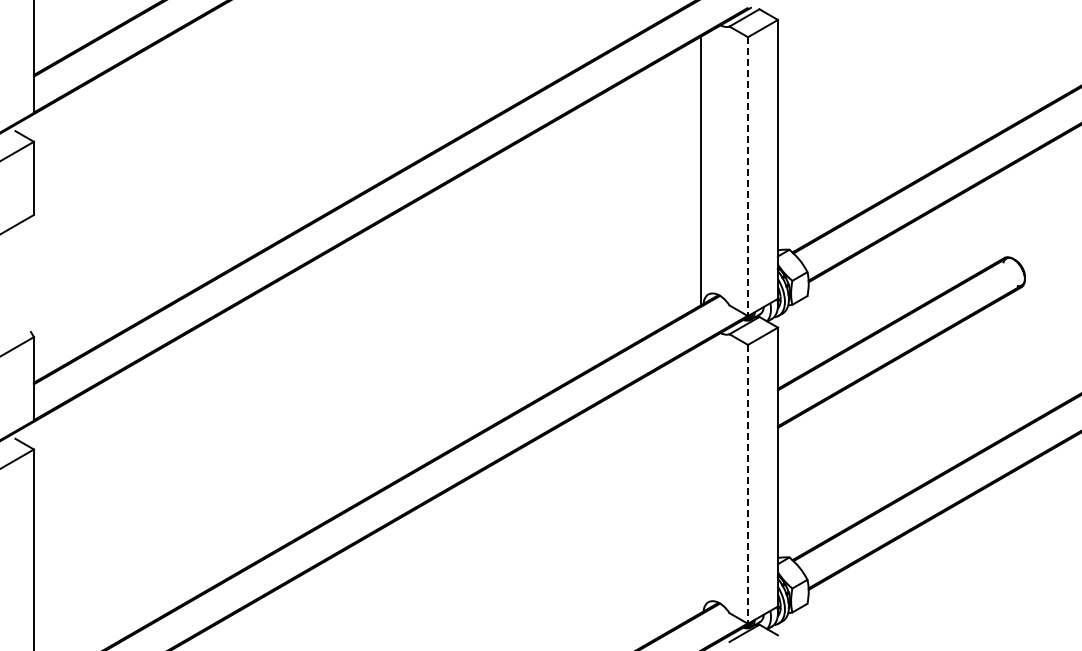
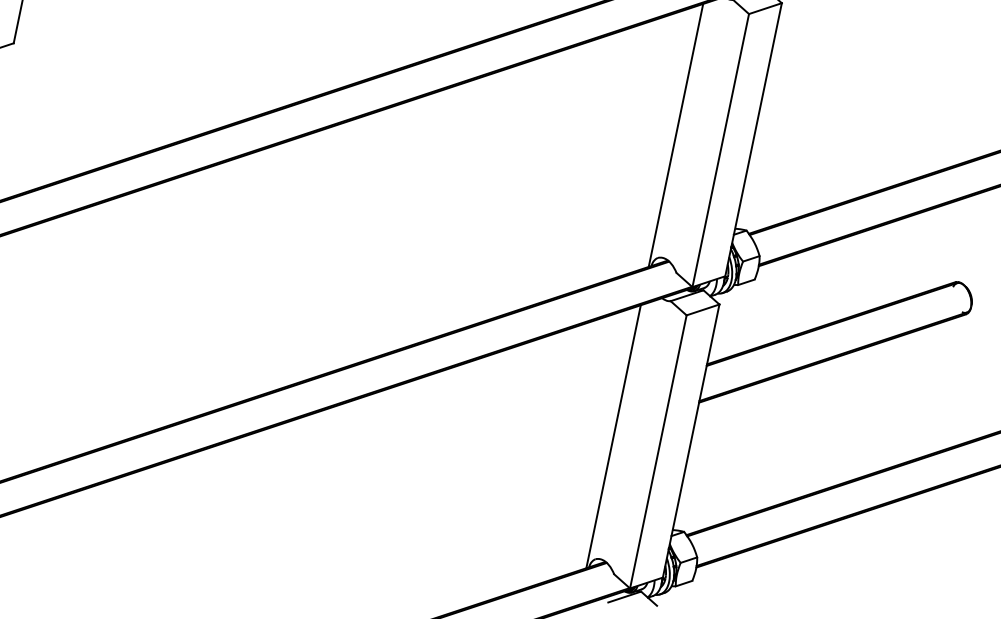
line: (748, 177) -> (721, 151), dashed -> solid
line: (701, 478) -> (613, 436), added
line: (748, 484) -> (658, 452), dashed -> solid

